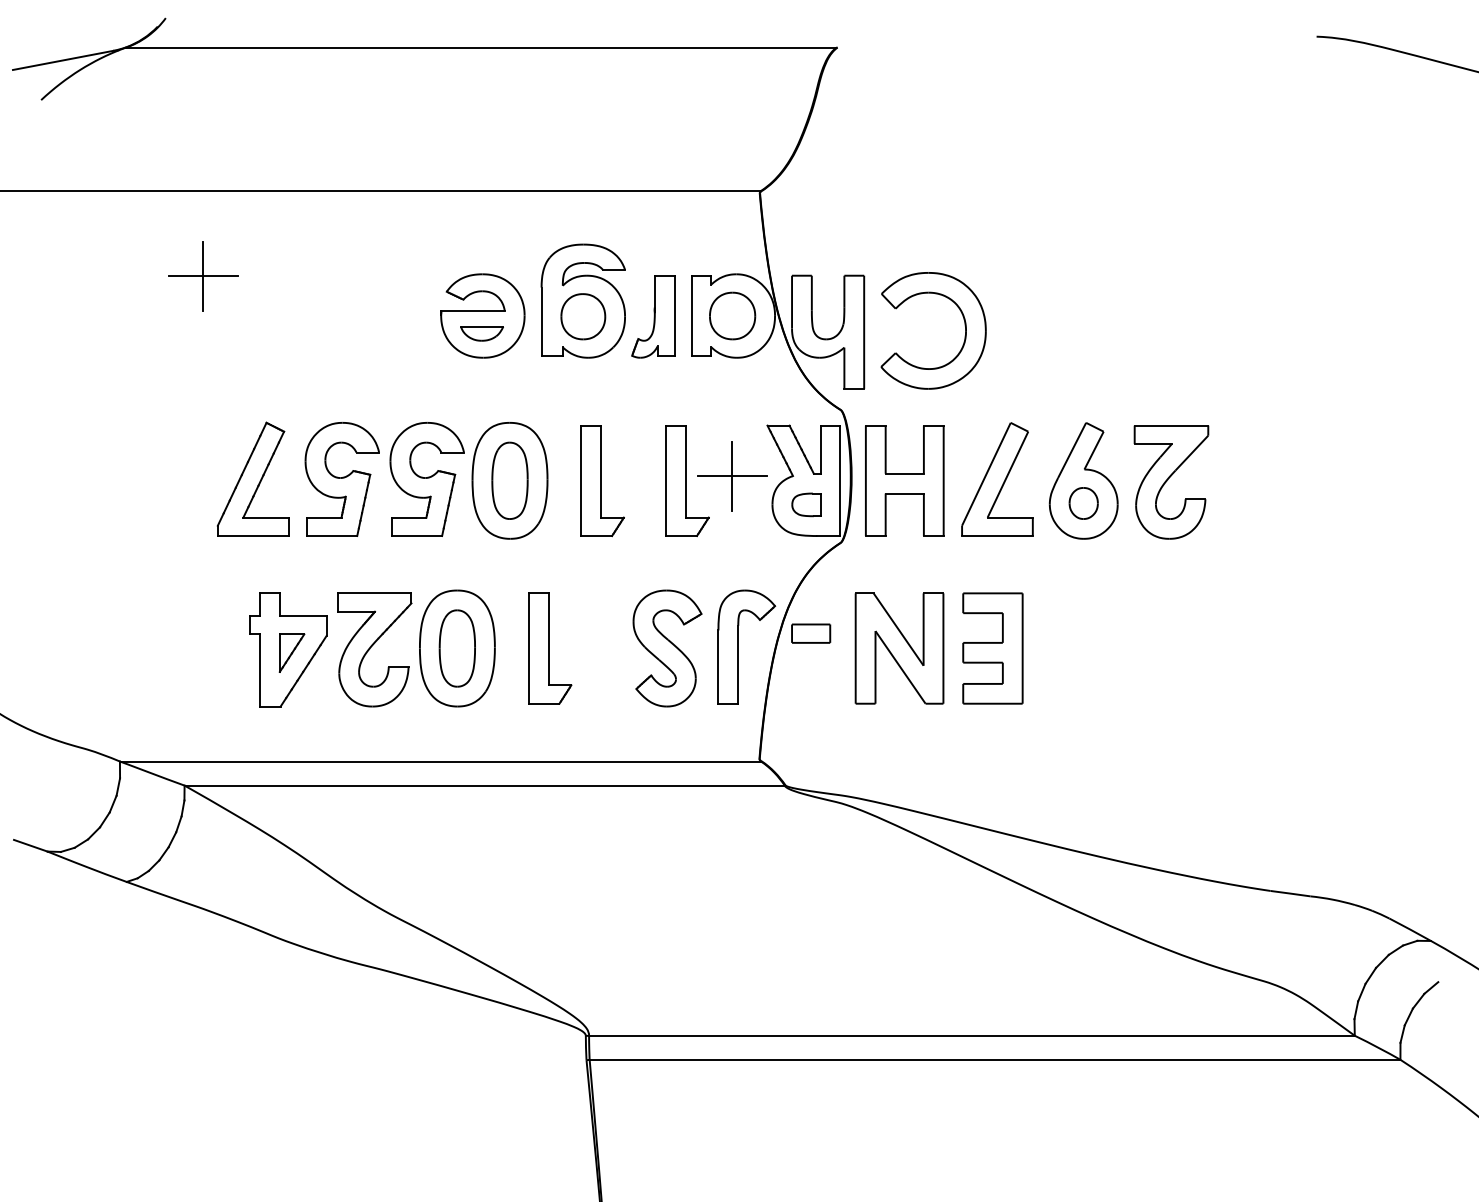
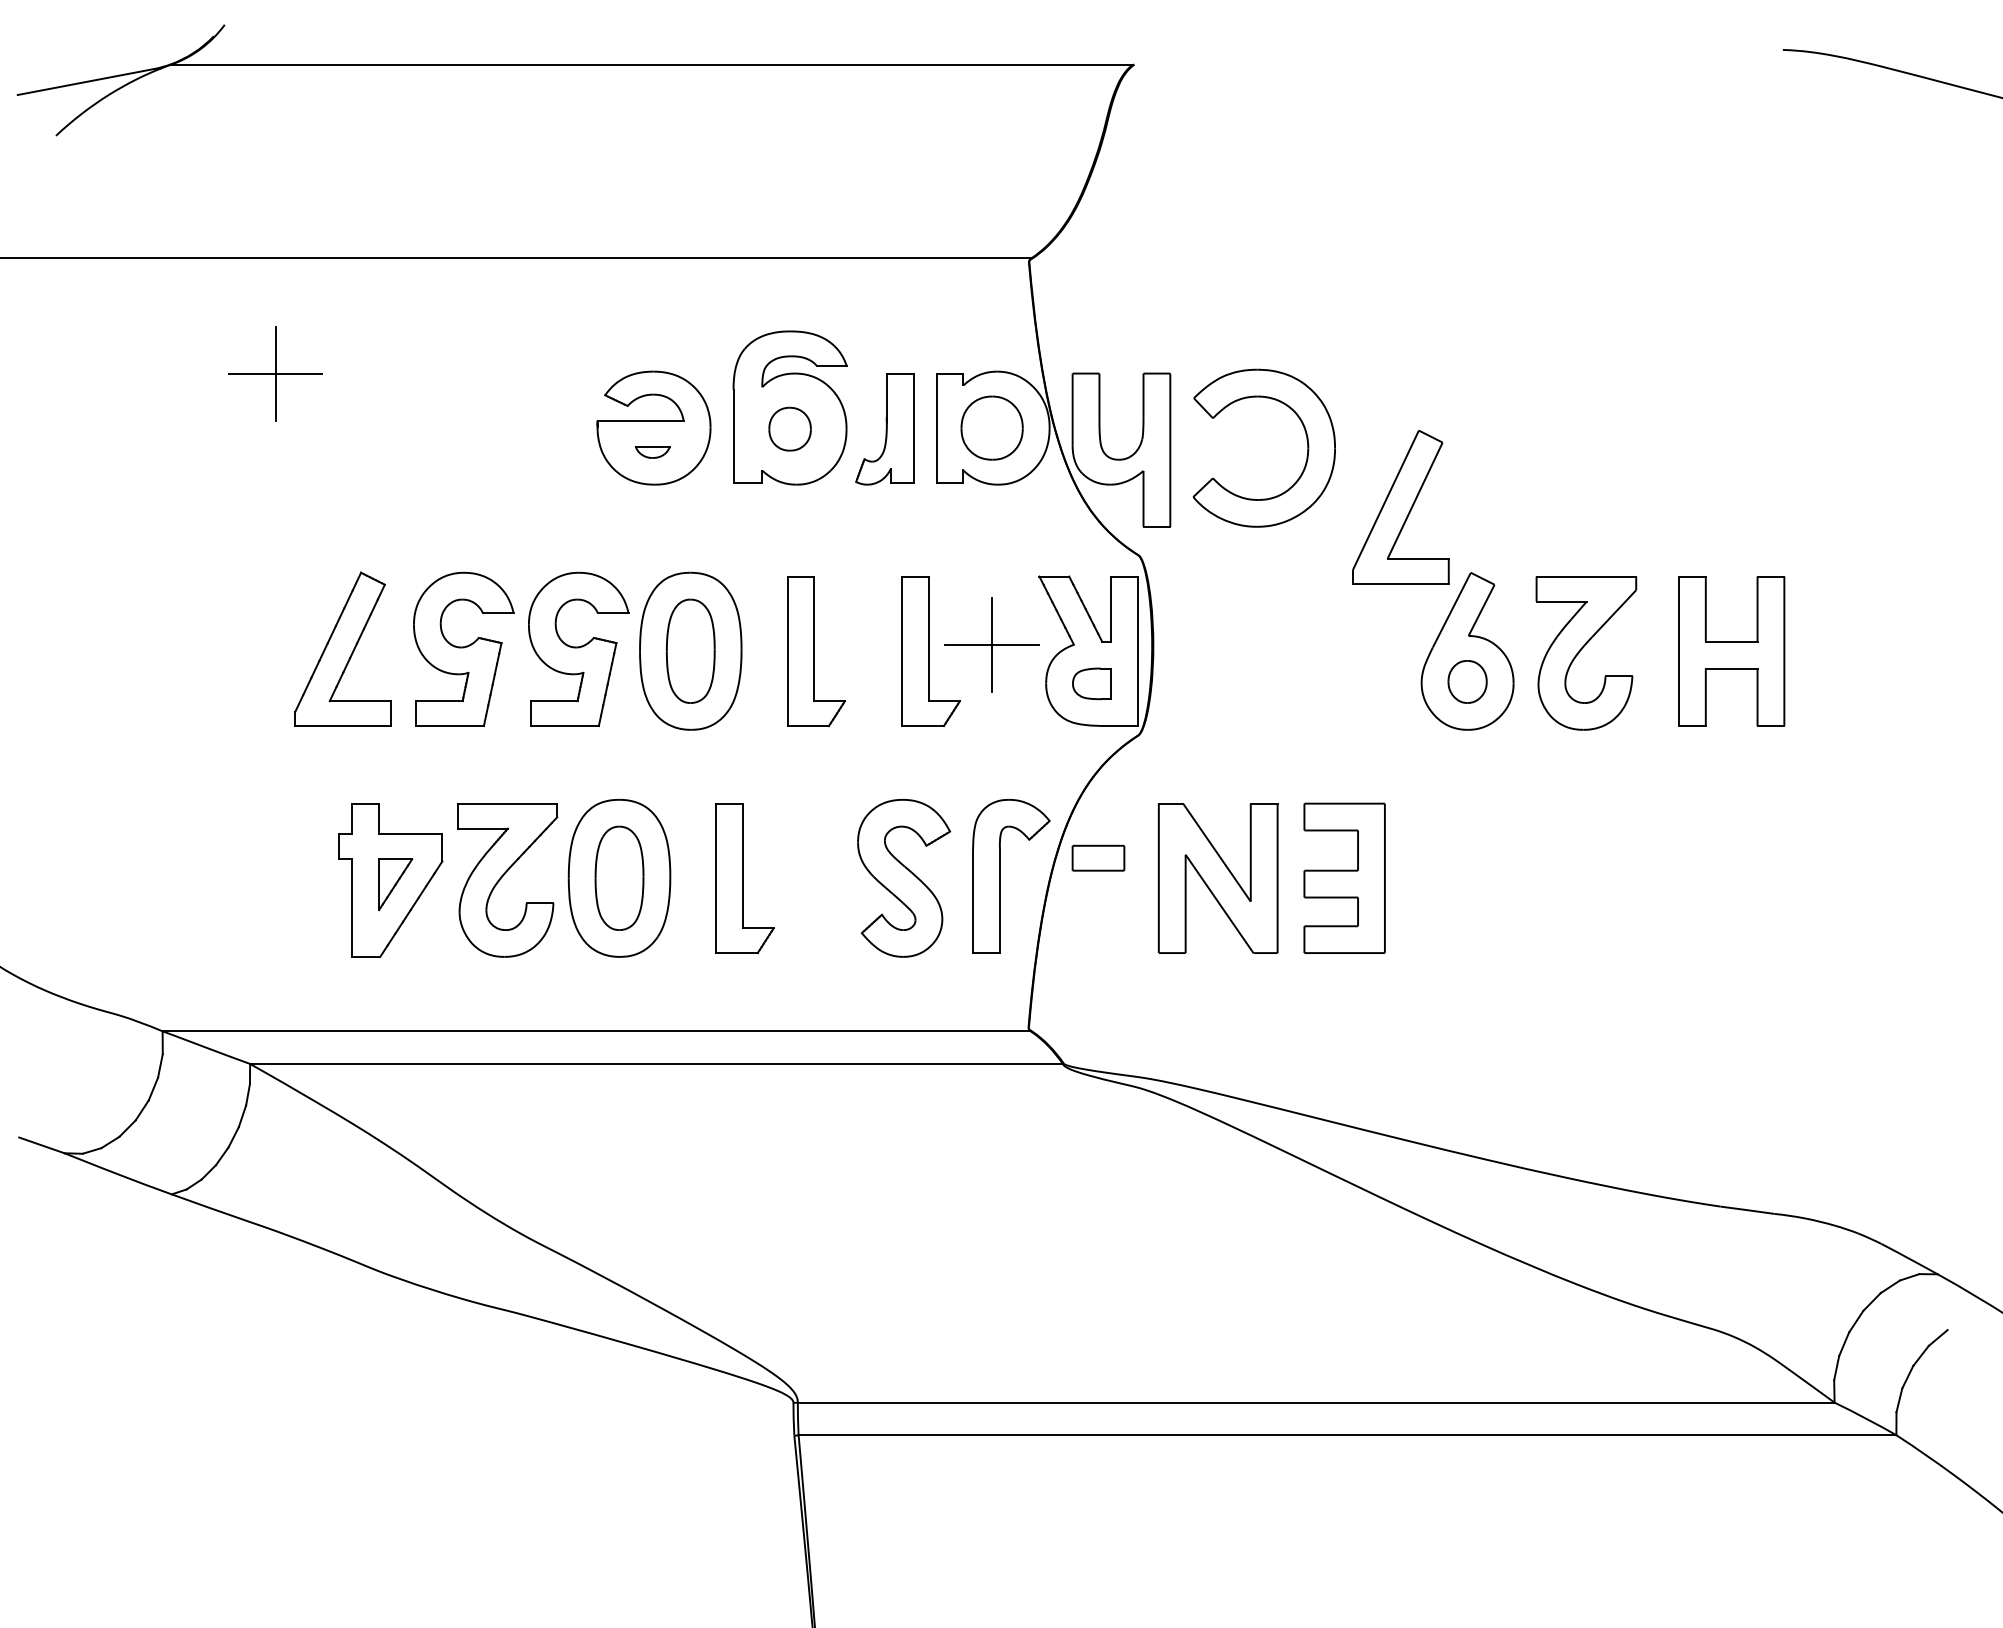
part: (583, 316) -> (790, 428), size x0.7
part: (481, 333) -> (652, 451), size x0.6
part: (997, 479) -> (1400, 507), moved
part: (904, 480) -> (1731, 650), moved

